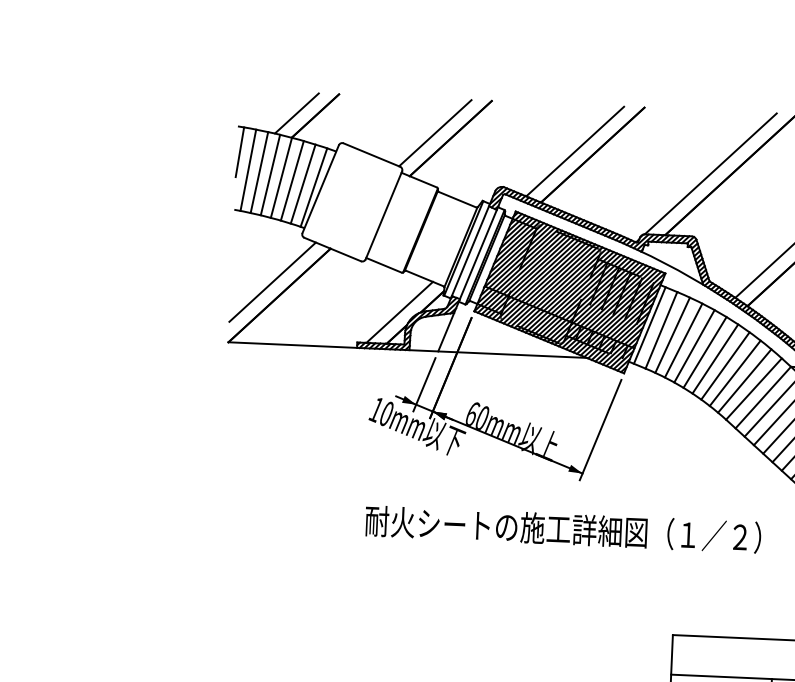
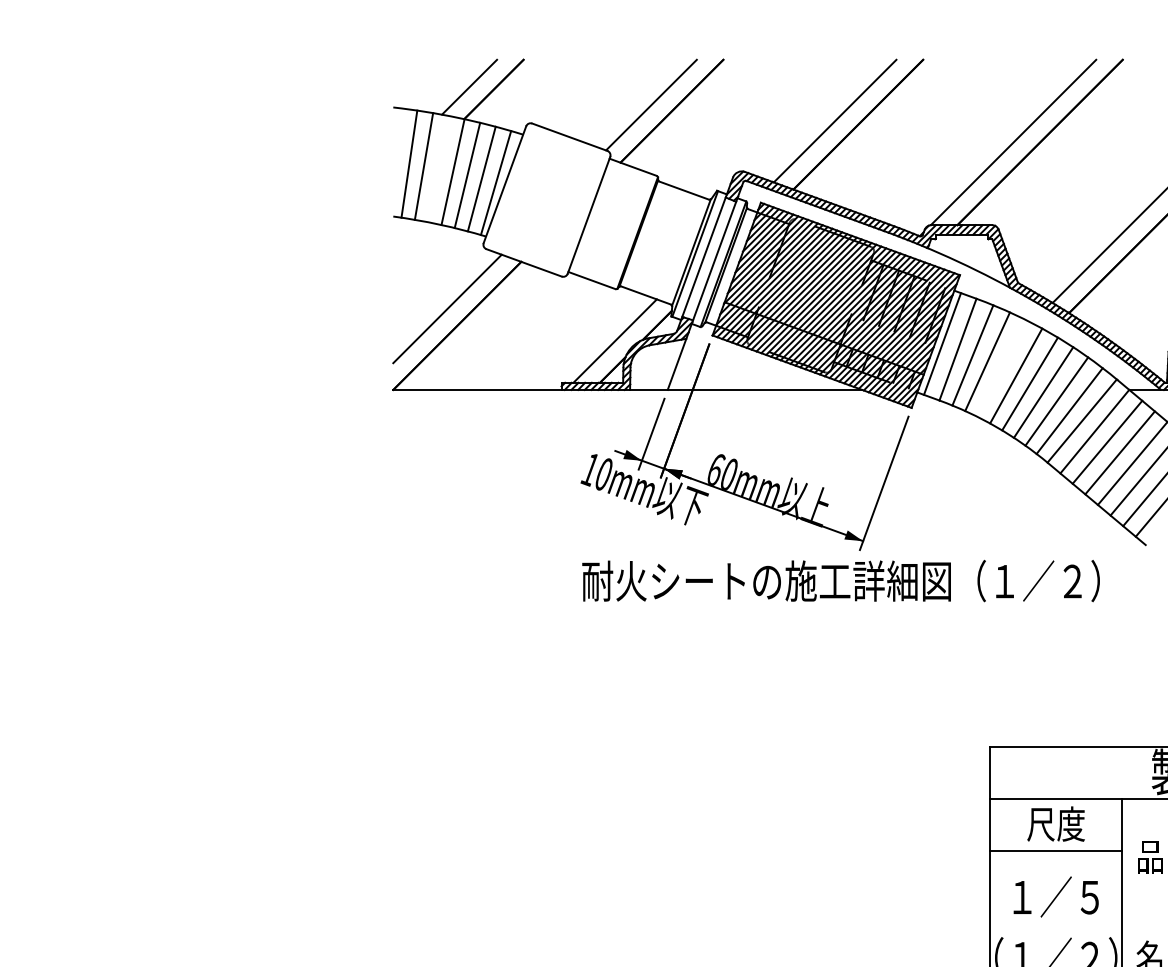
line: (240, 151) -> (397, 140), removed
line: (270, 175) -> (438, 169), removed
line: (694, 346) -> (1001, 368), removed
text: (562, 528) -> (840, 580), moved

